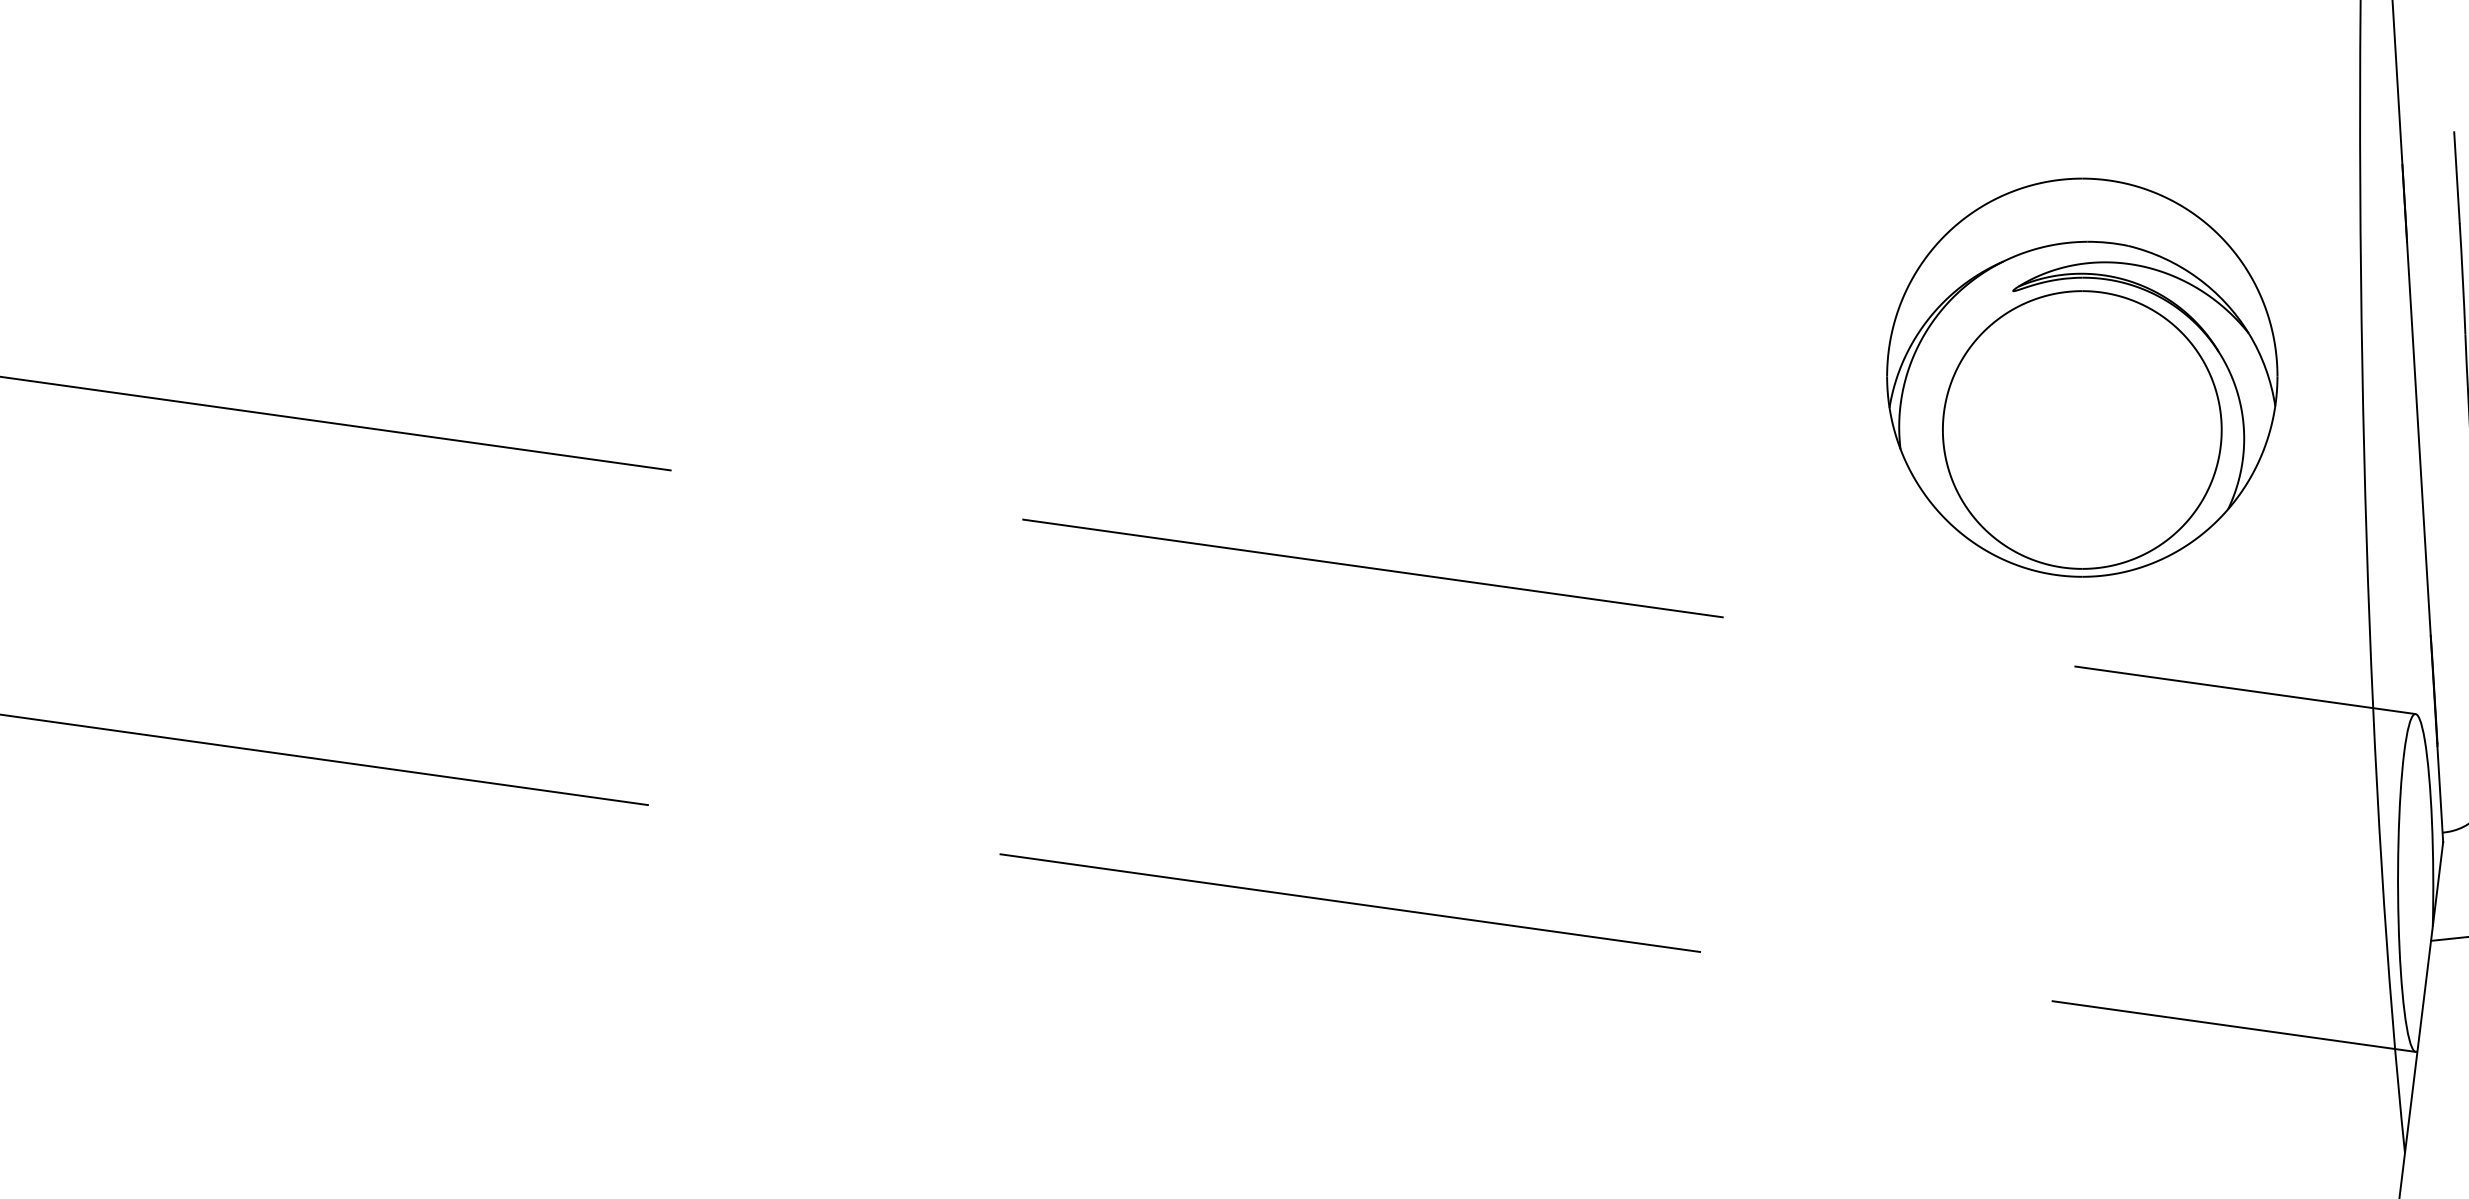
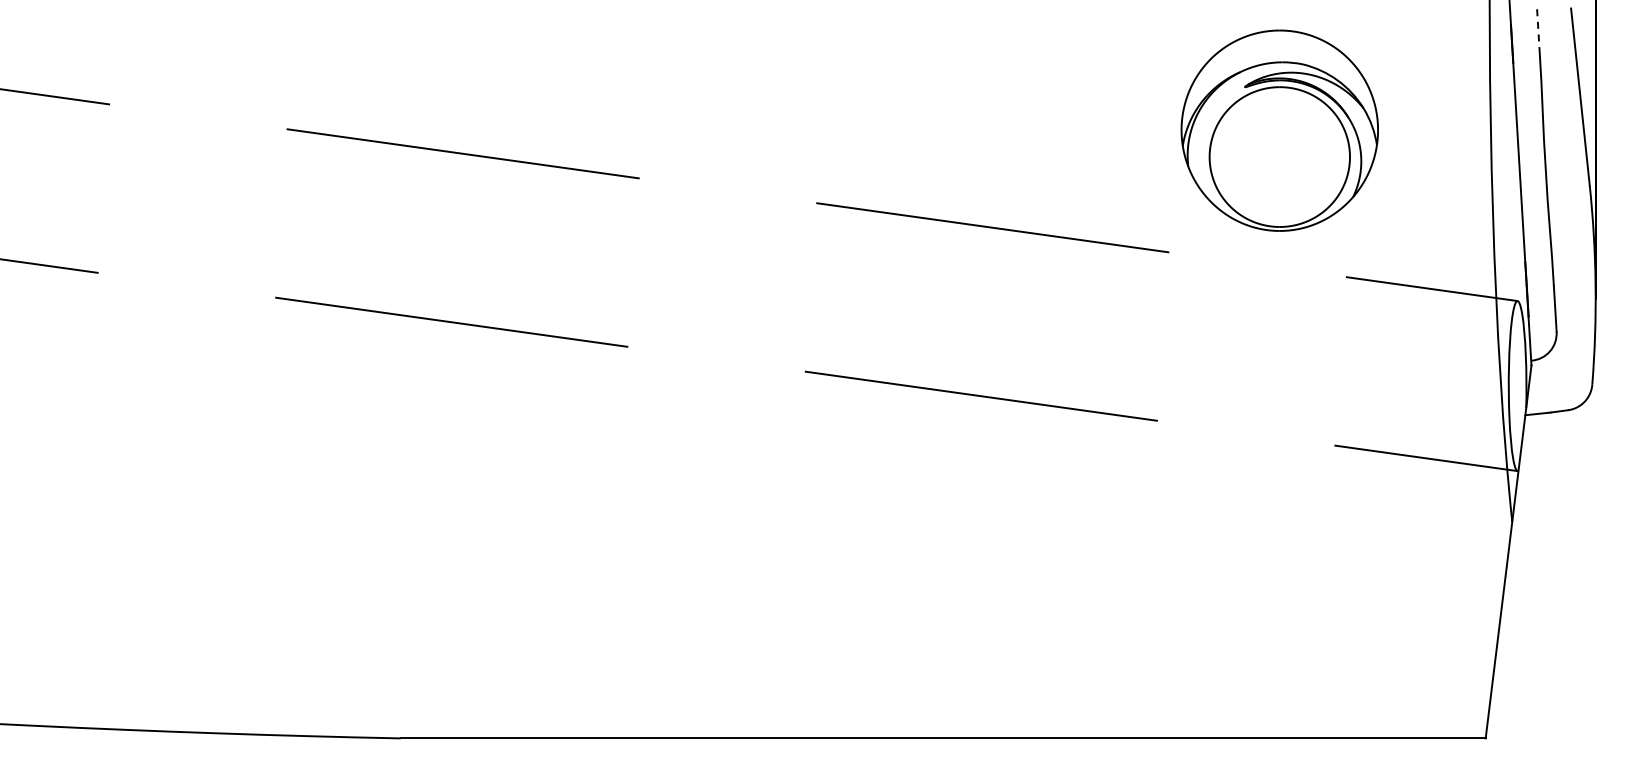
line: (2457, 178) -> (1538, 31), solid -> dashed
part: (2081, 377) -> (1279, 130), moved

